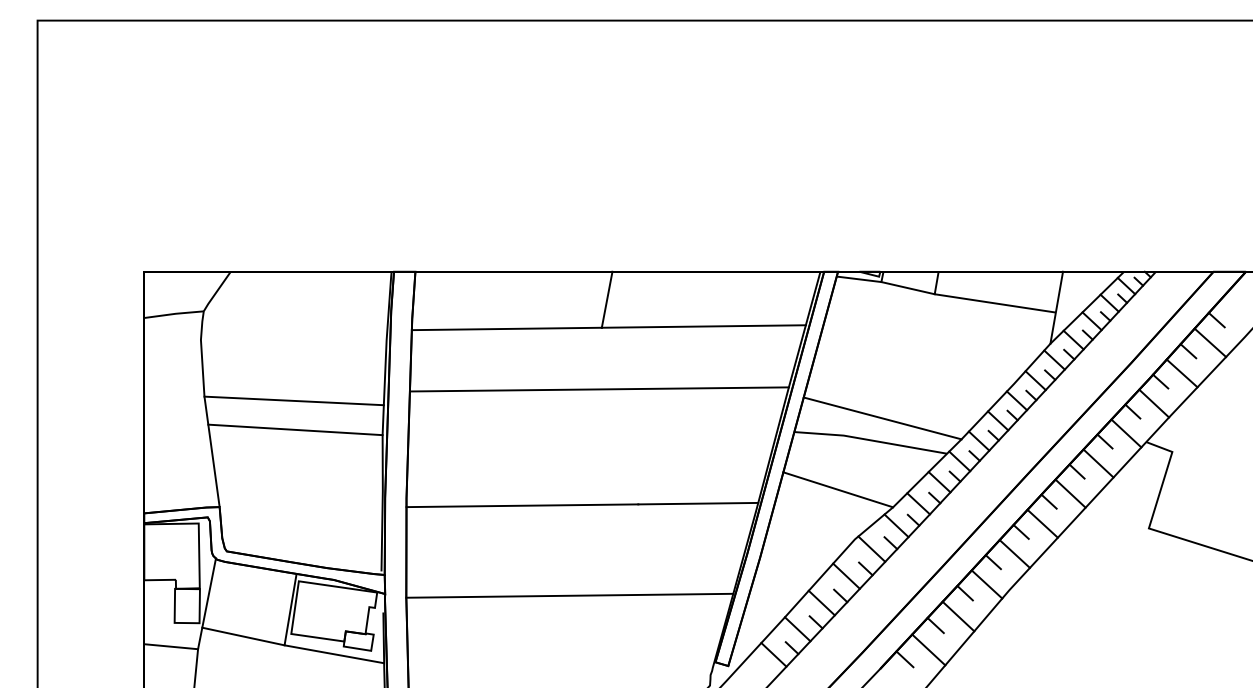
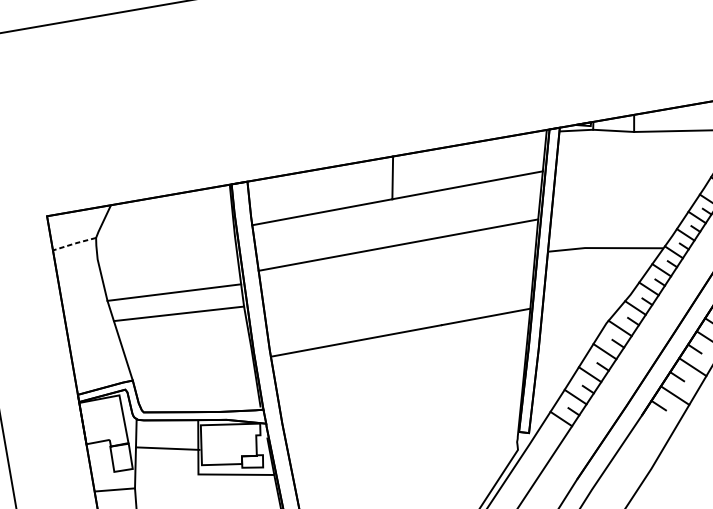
line: (174, 313) -> (74, 243), solid -> dashed
line: (882, 418) -> (611, 230), removed
line: (838, 489) -> (587, 288), removed
line: (569, 595) -> (402, 401), removed
line: (243, 636) -> (168, 448), moved

